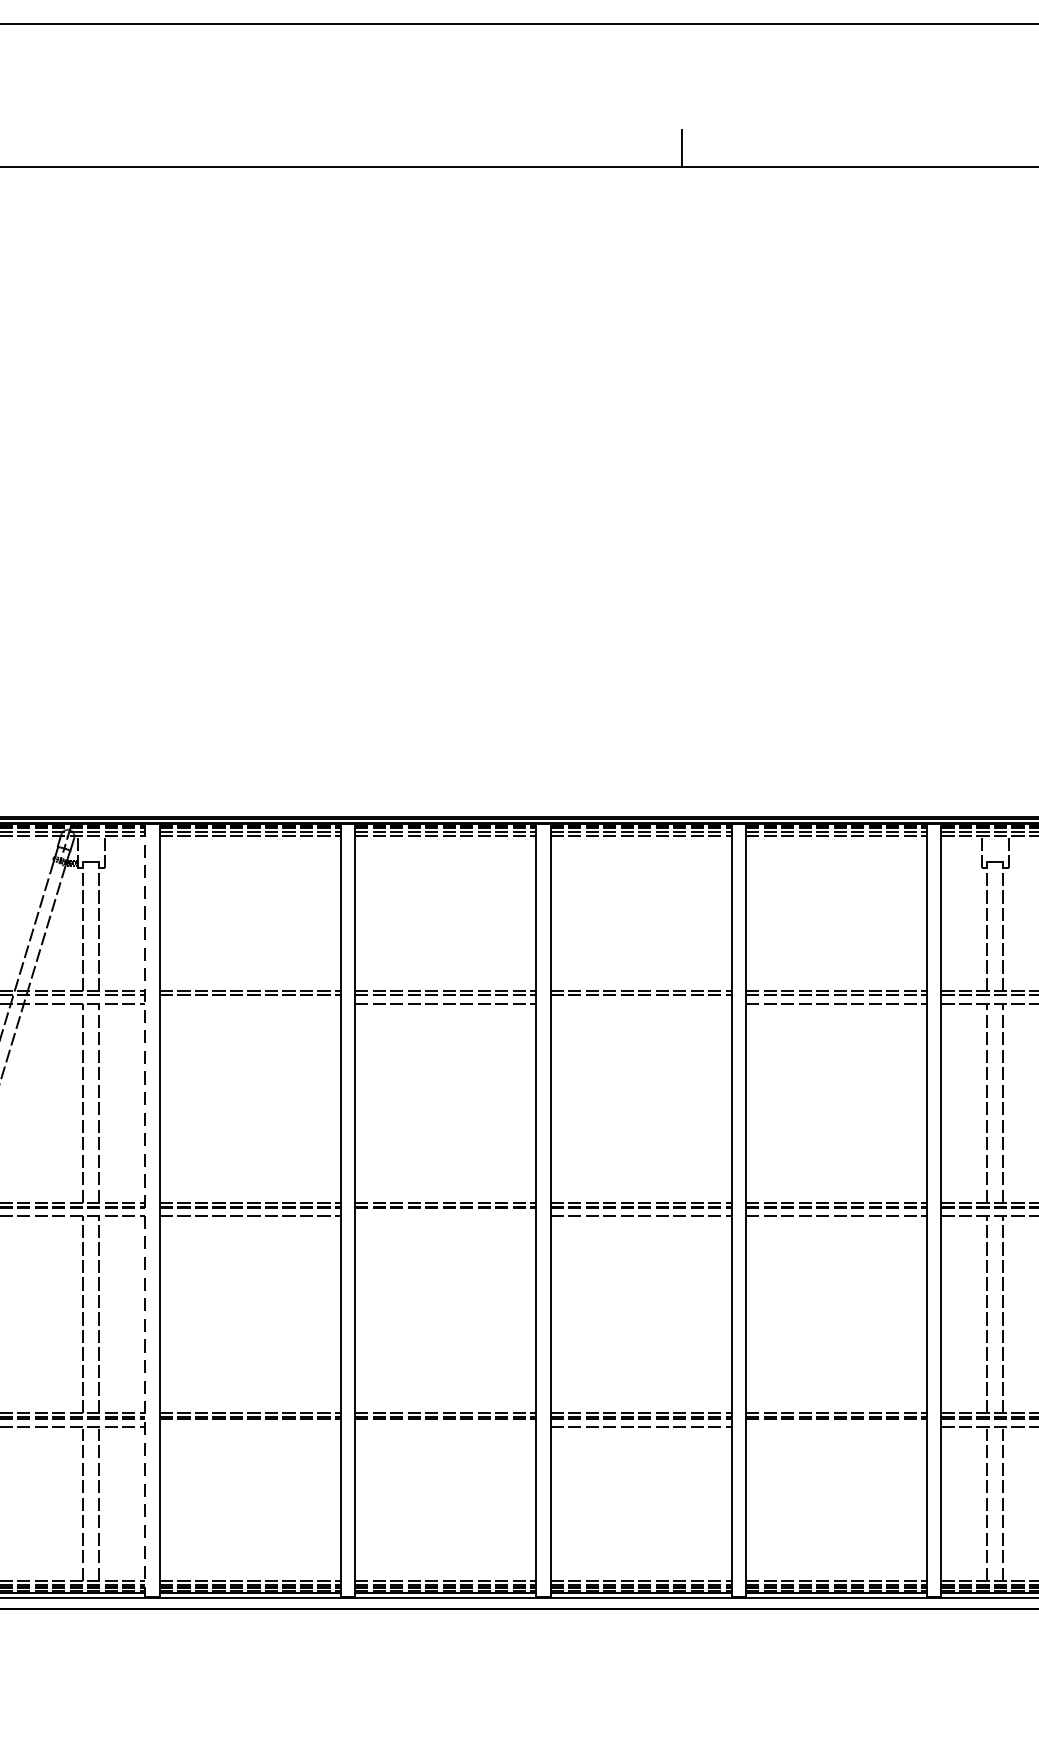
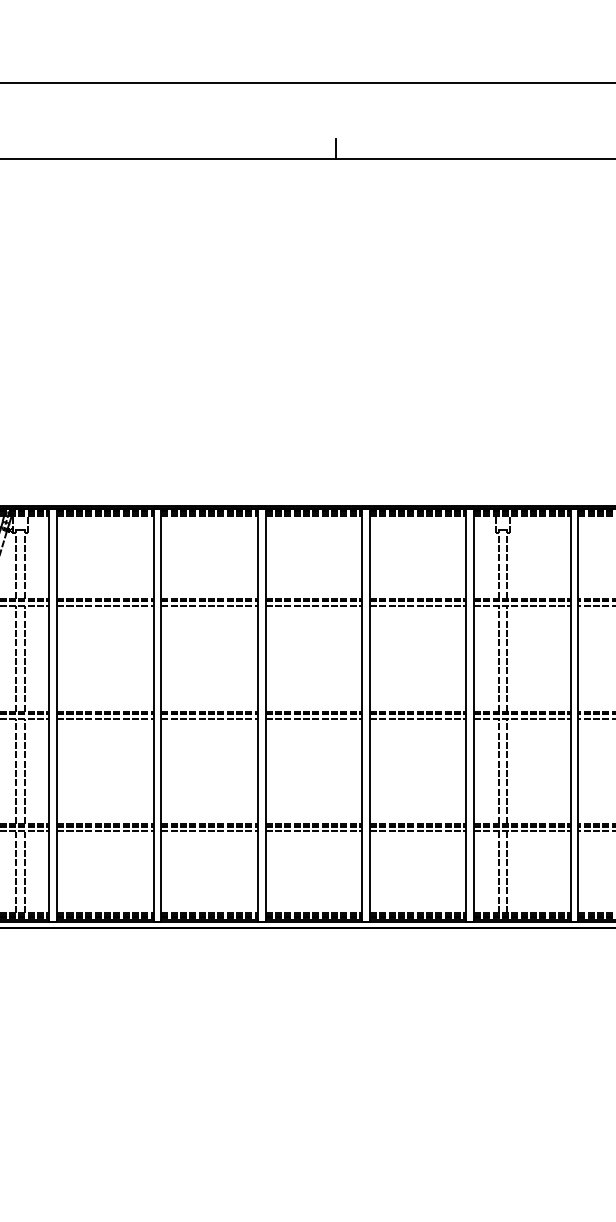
line: (250, 1004) -> (105, 605), added
line: (640, 1004) -> (313, 605), added
line: (145, 1212) -> (49, 716), dashed -> solid
line: (445, 1215) -> (209, 718), added
line: (250, 1427) -> (105, 831), added
line: (445, 1427) -> (209, 831), added
line: (835, 1427) -> (417, 831), added

